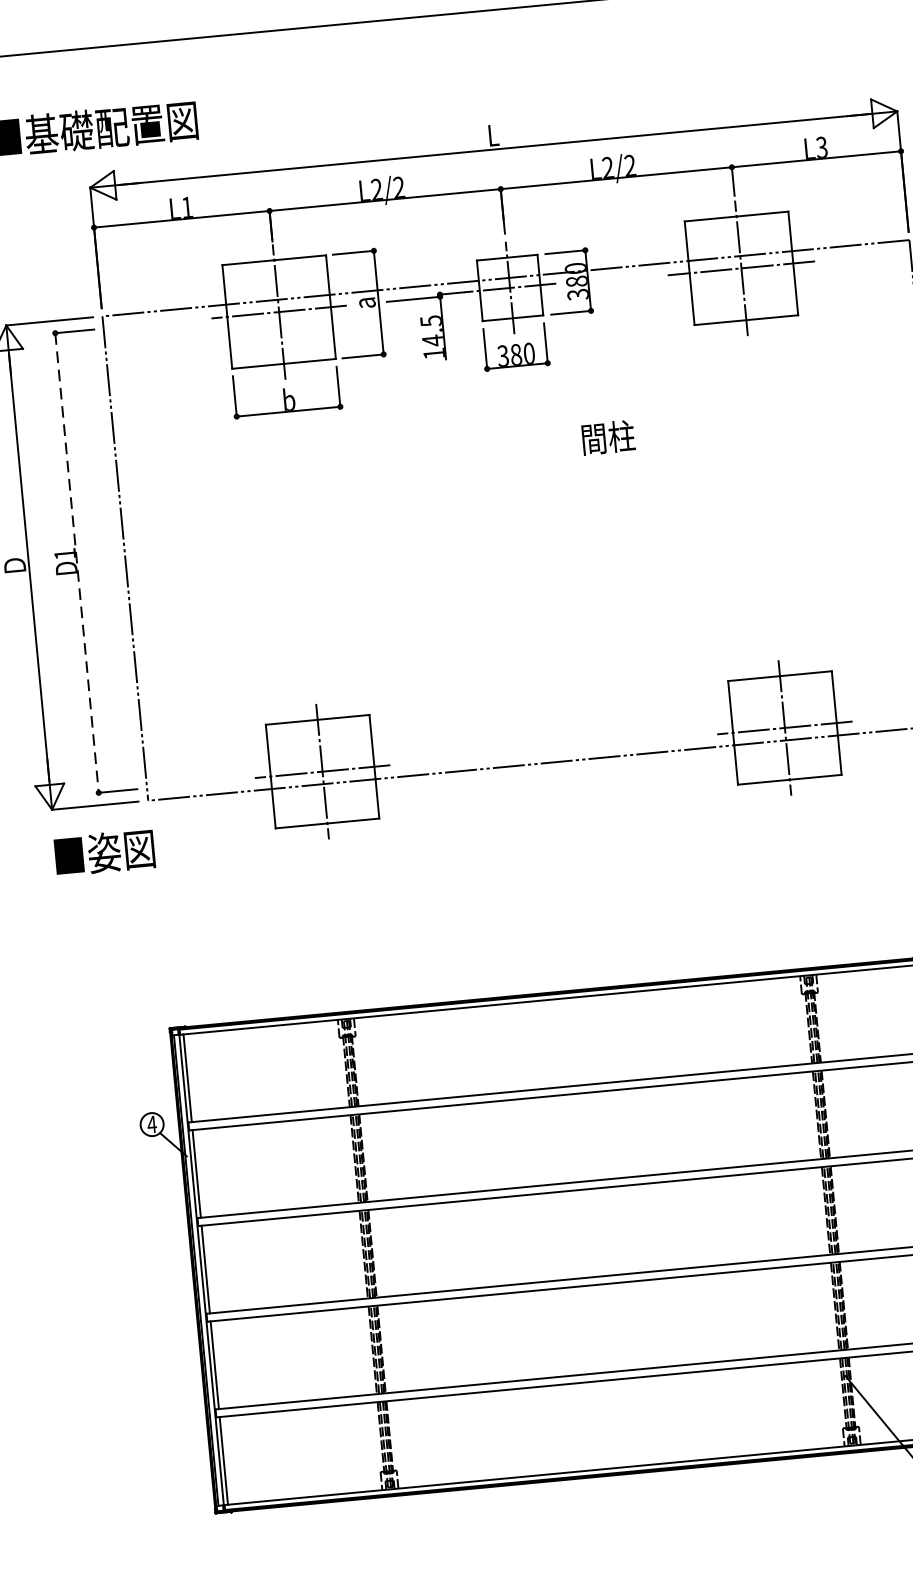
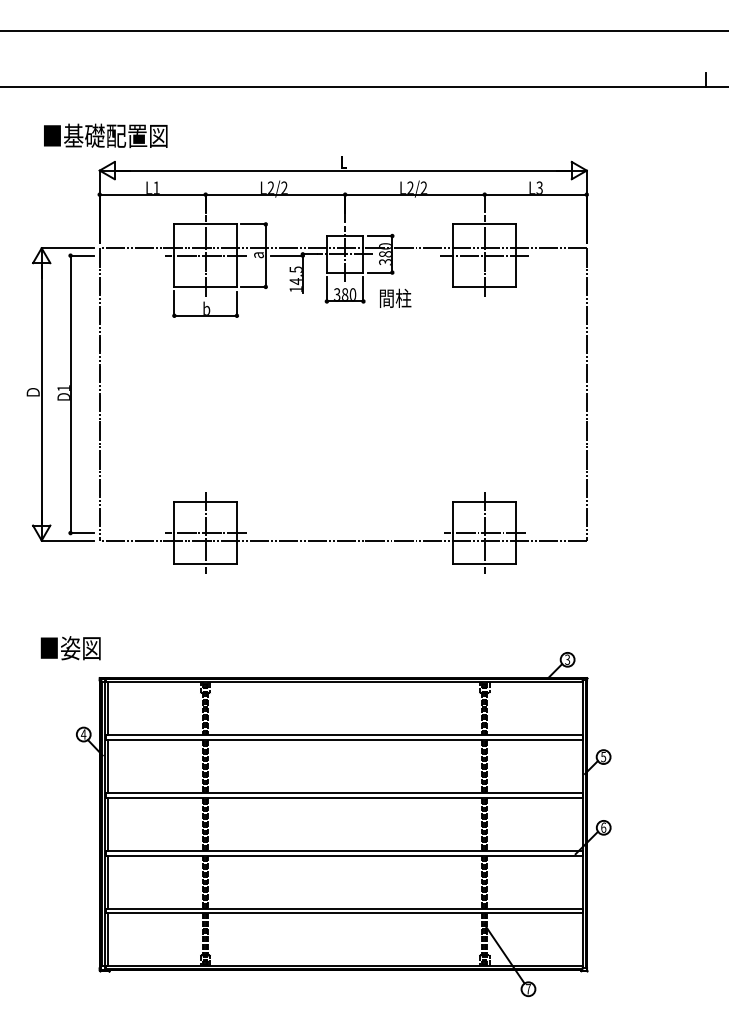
text: (608, 436) -> (395, 297), moved
line: (76, 563) -> (70, 394), dashed -> solid
text: (104, 853) -> (70, 648), moved

